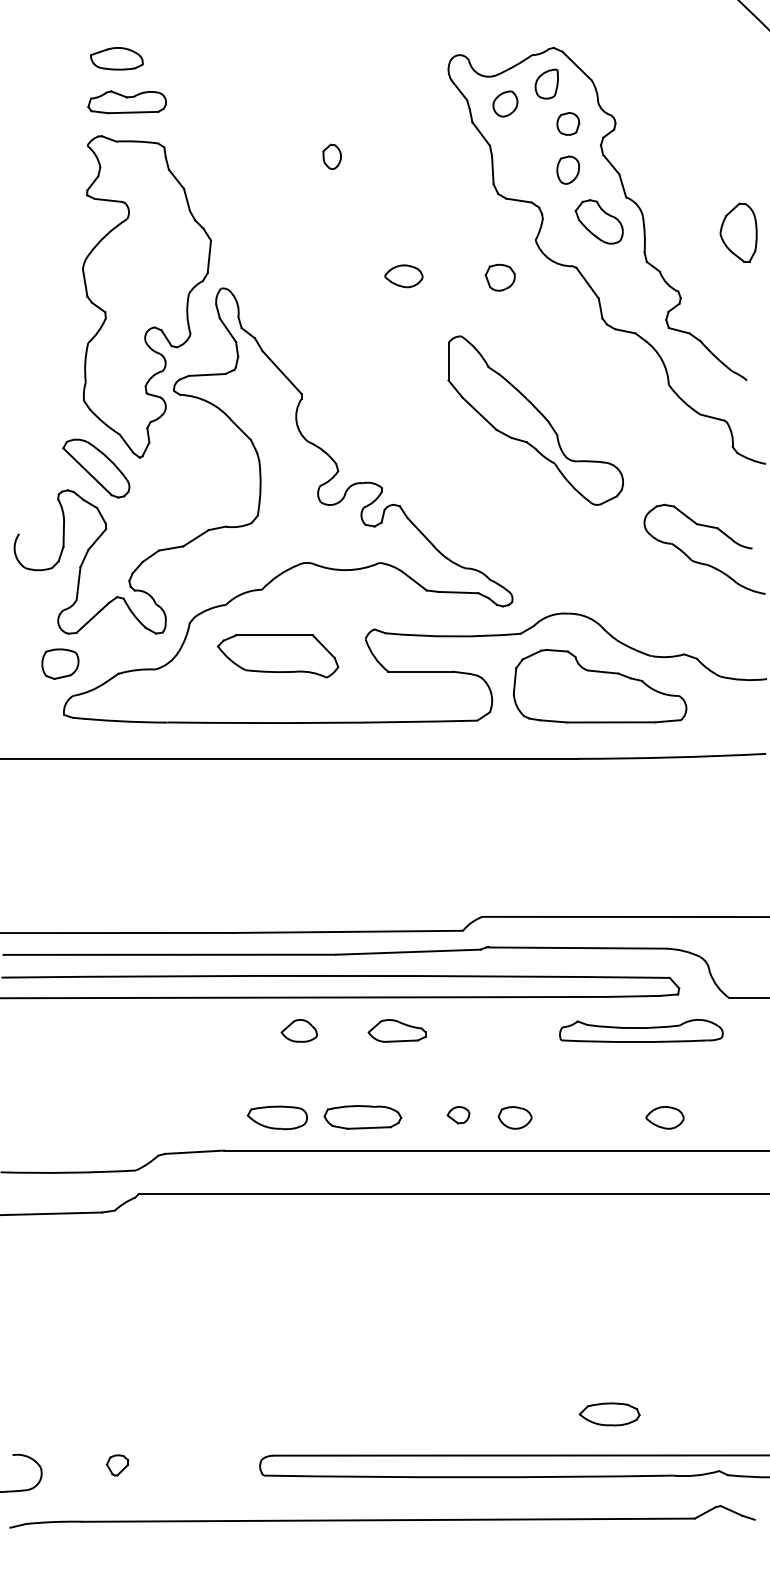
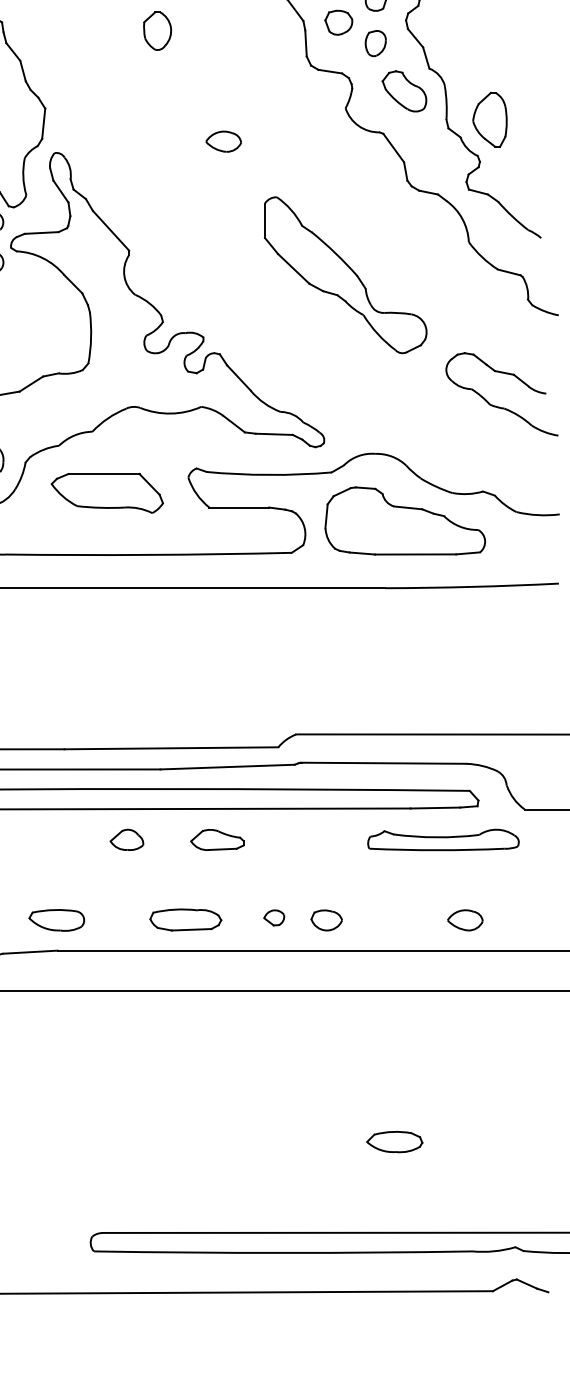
part: (331, 156) -> (156, 30), size x1.67
part: (738, 232) -> (489, 119), moved
part: (499, 277) -> (338, 22), moved
part: (276, 1117) -> (55, 920), moved
part: (609, 1414) -> (394, 1142), moved

